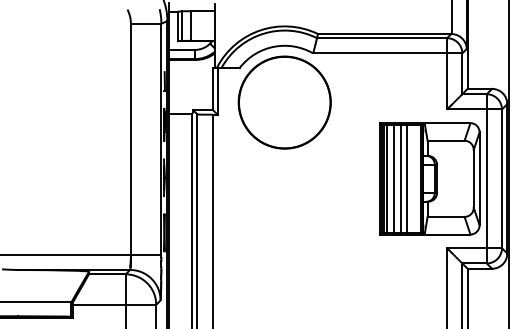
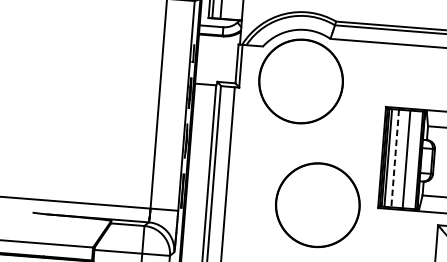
line: (394, 178) -> (395, 158), solid -> dashed
line: (401, 178) -> (401, 158), removed
circle: (313, 236) -> (317, 205), added

